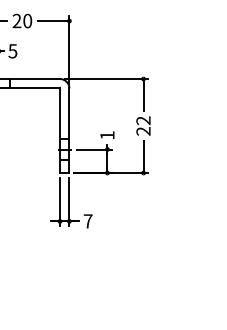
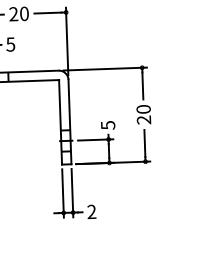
text: (143, 120) -> (143, 109), 22 -> 20
text: (107, 135) -> (108, 125), 1 -> 5
text: (87, 221) -> (91, 212), 7 -> 2

